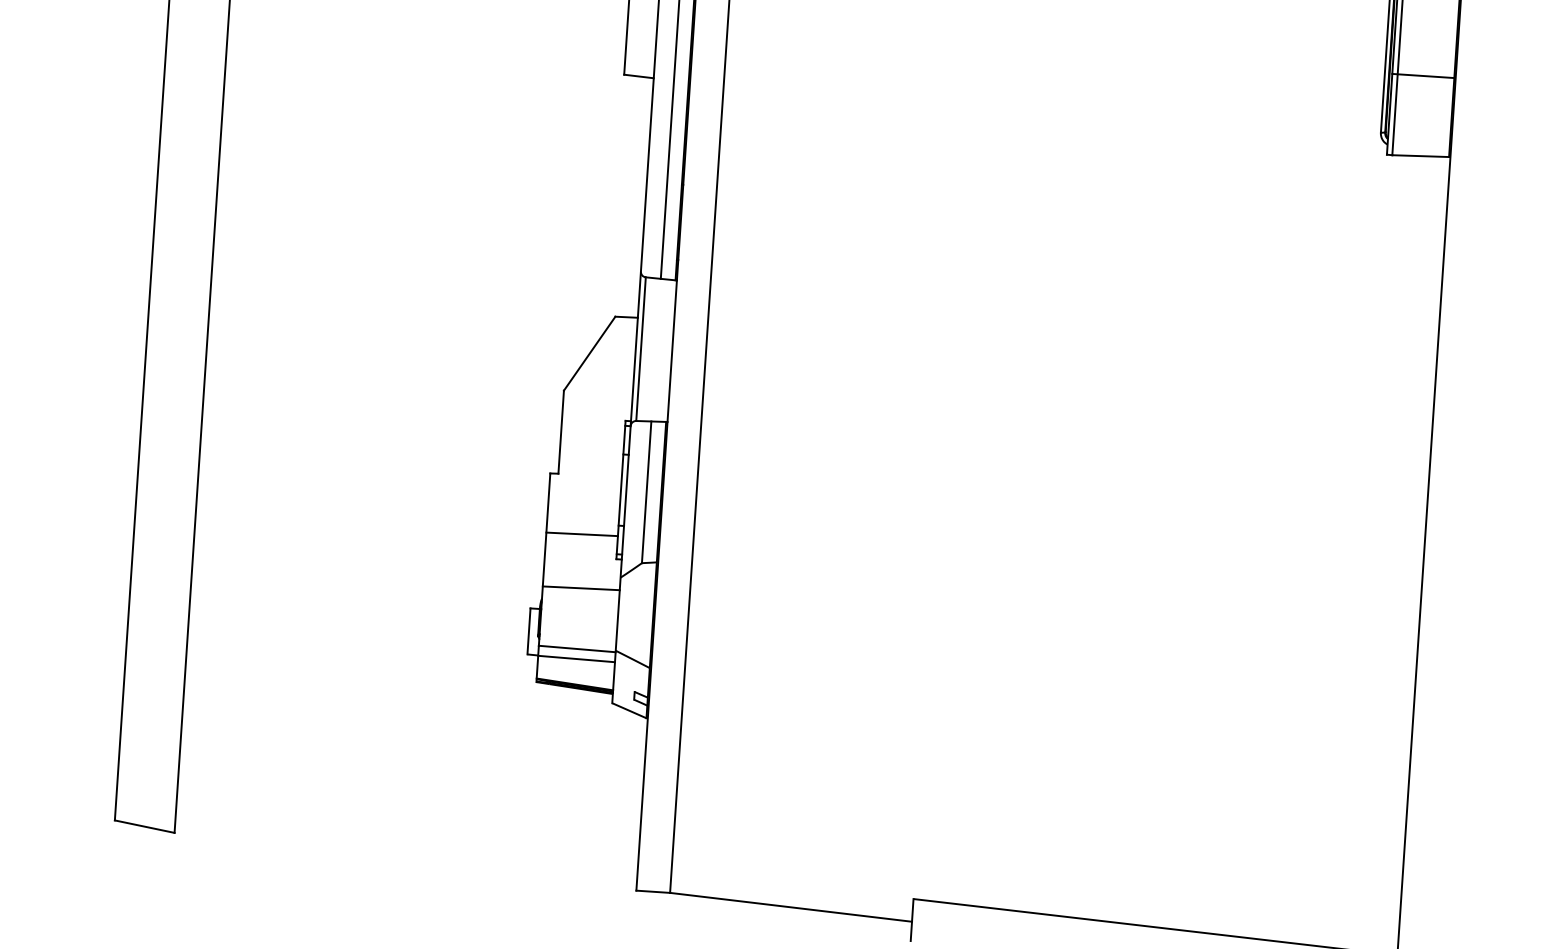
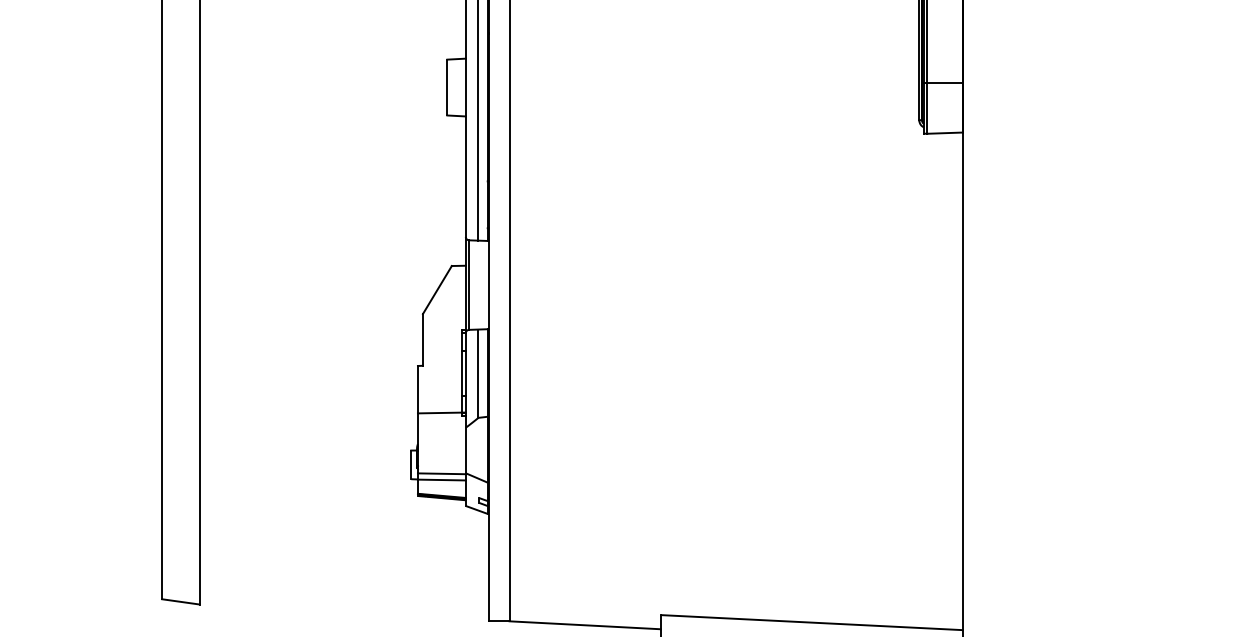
line: (581, 534) -> (439, 402), removed
line: (580, 587) -> (441, 412), moved

